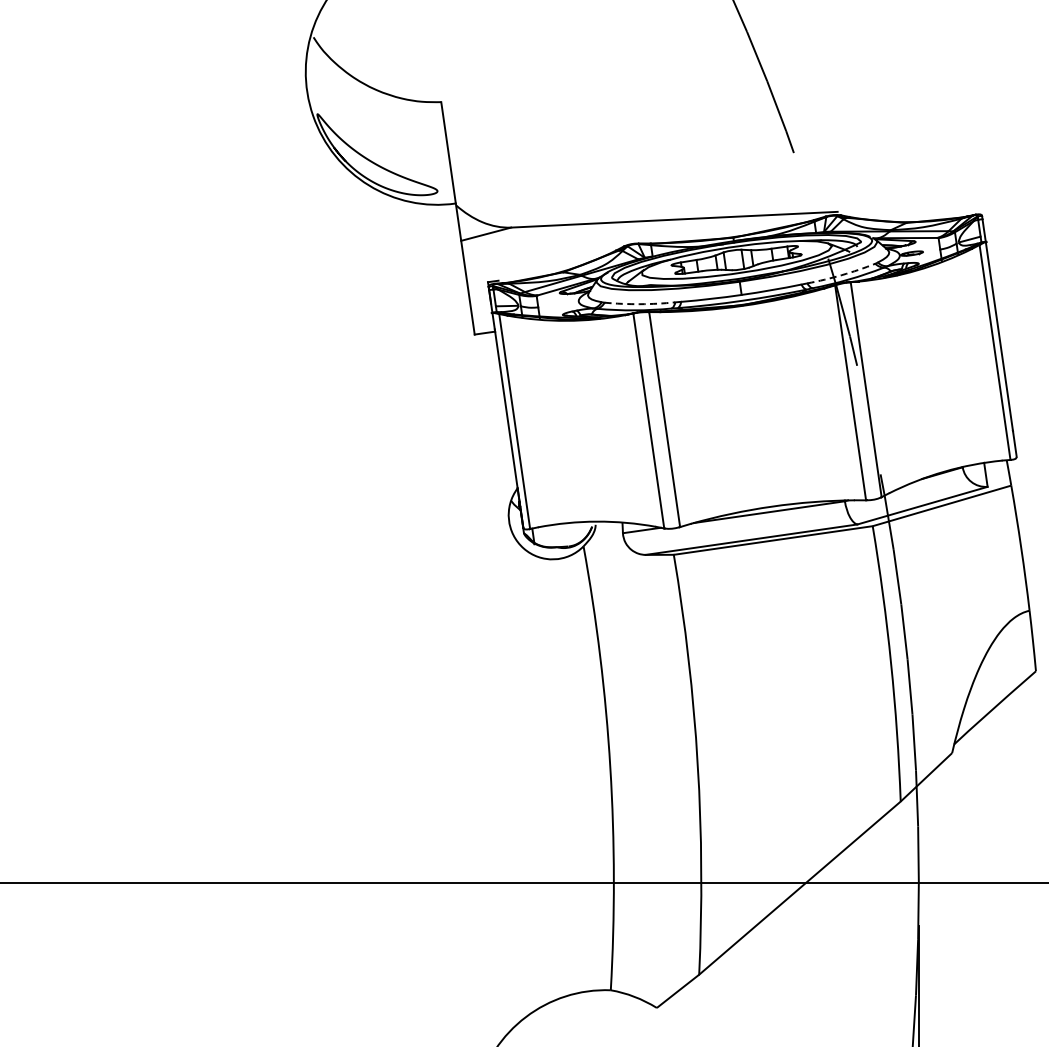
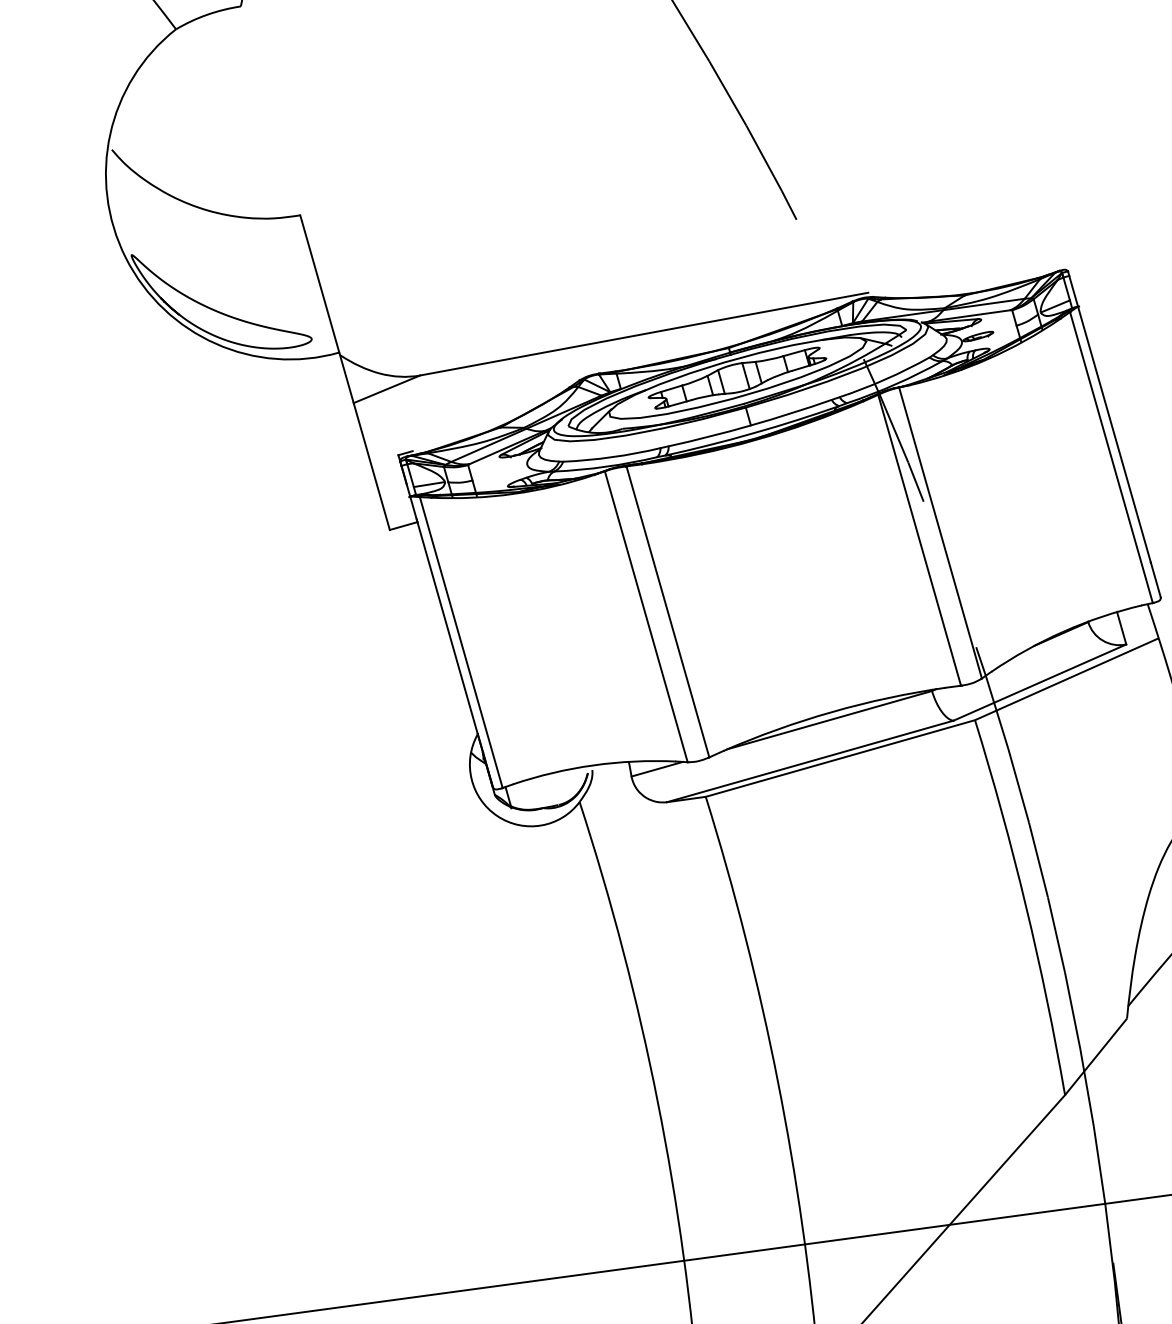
arc: (841, 275) -> (885, 379), dashed -> solid
arc: (639, 304) -> (611, 457), dashed -> solid

